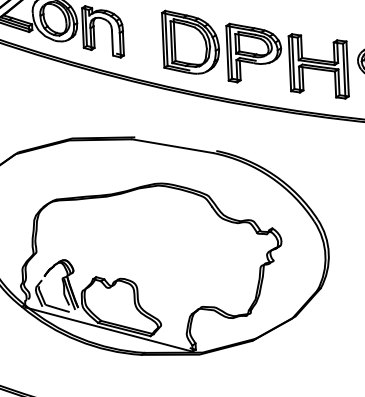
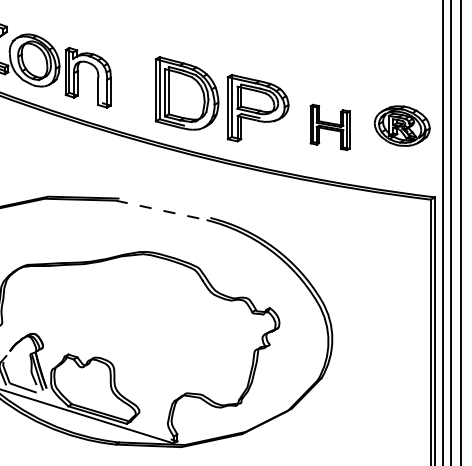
part: (318, 66) -> (329, 127), size x0.6
line: (172, 146) -> (161, 210), solid -> dashed

